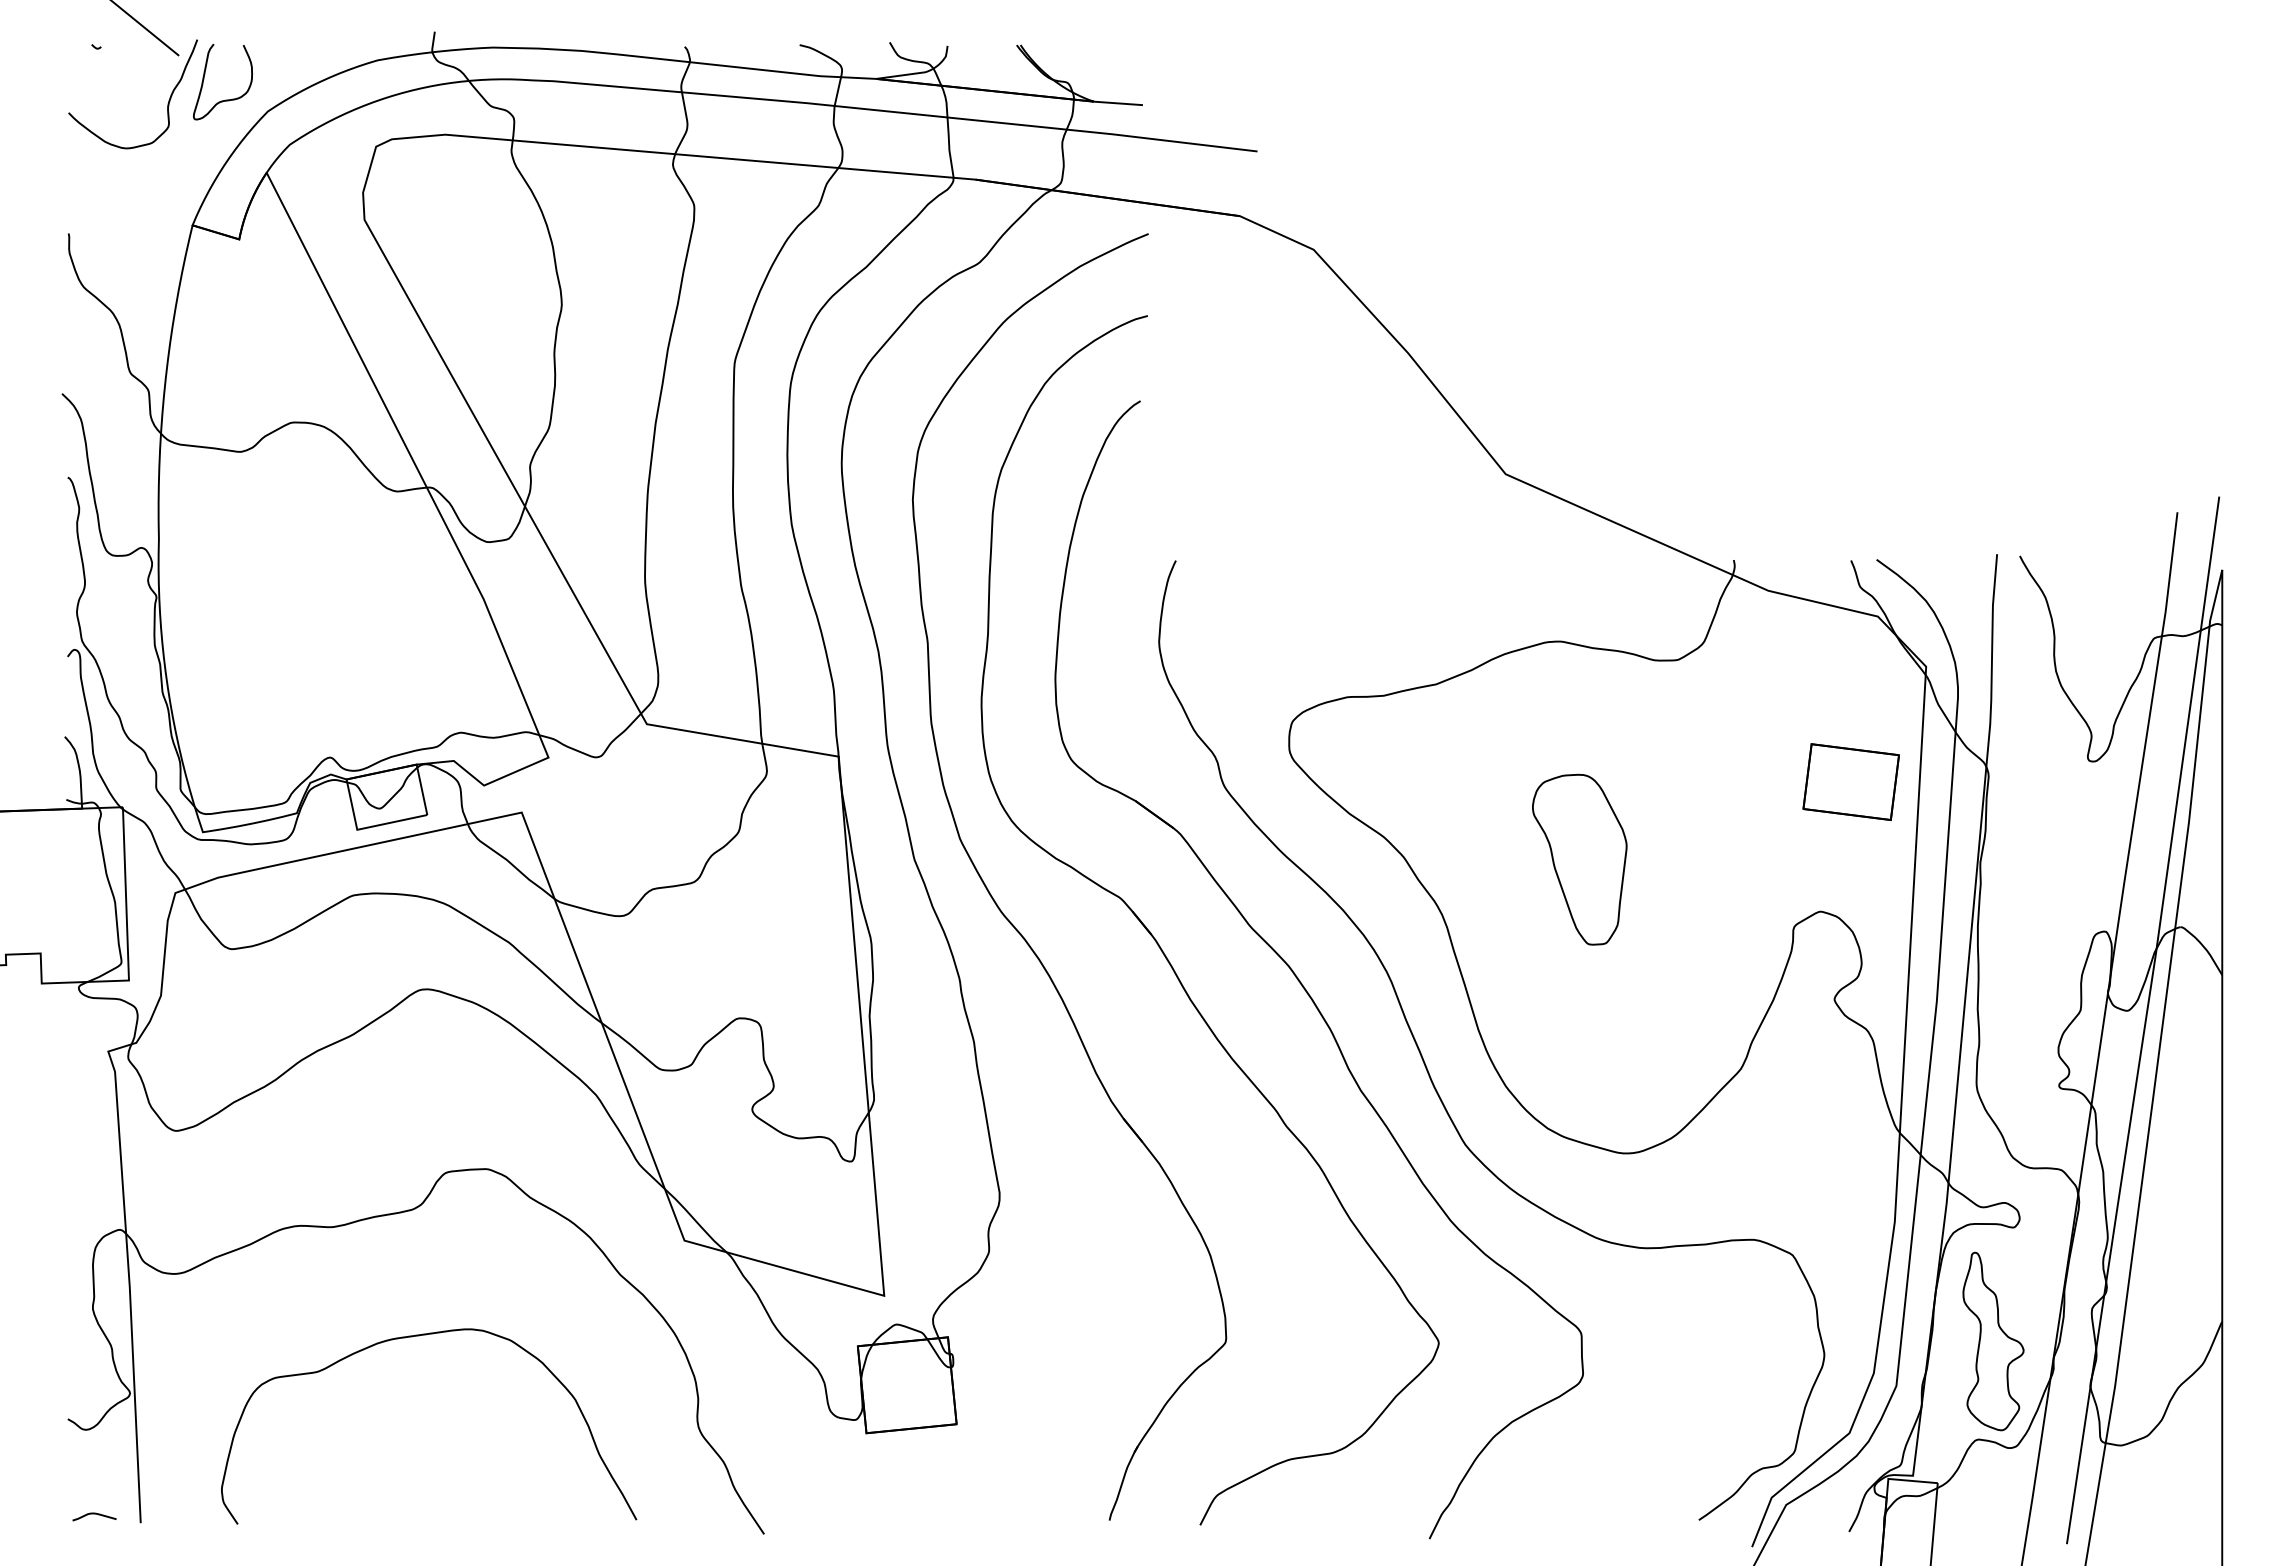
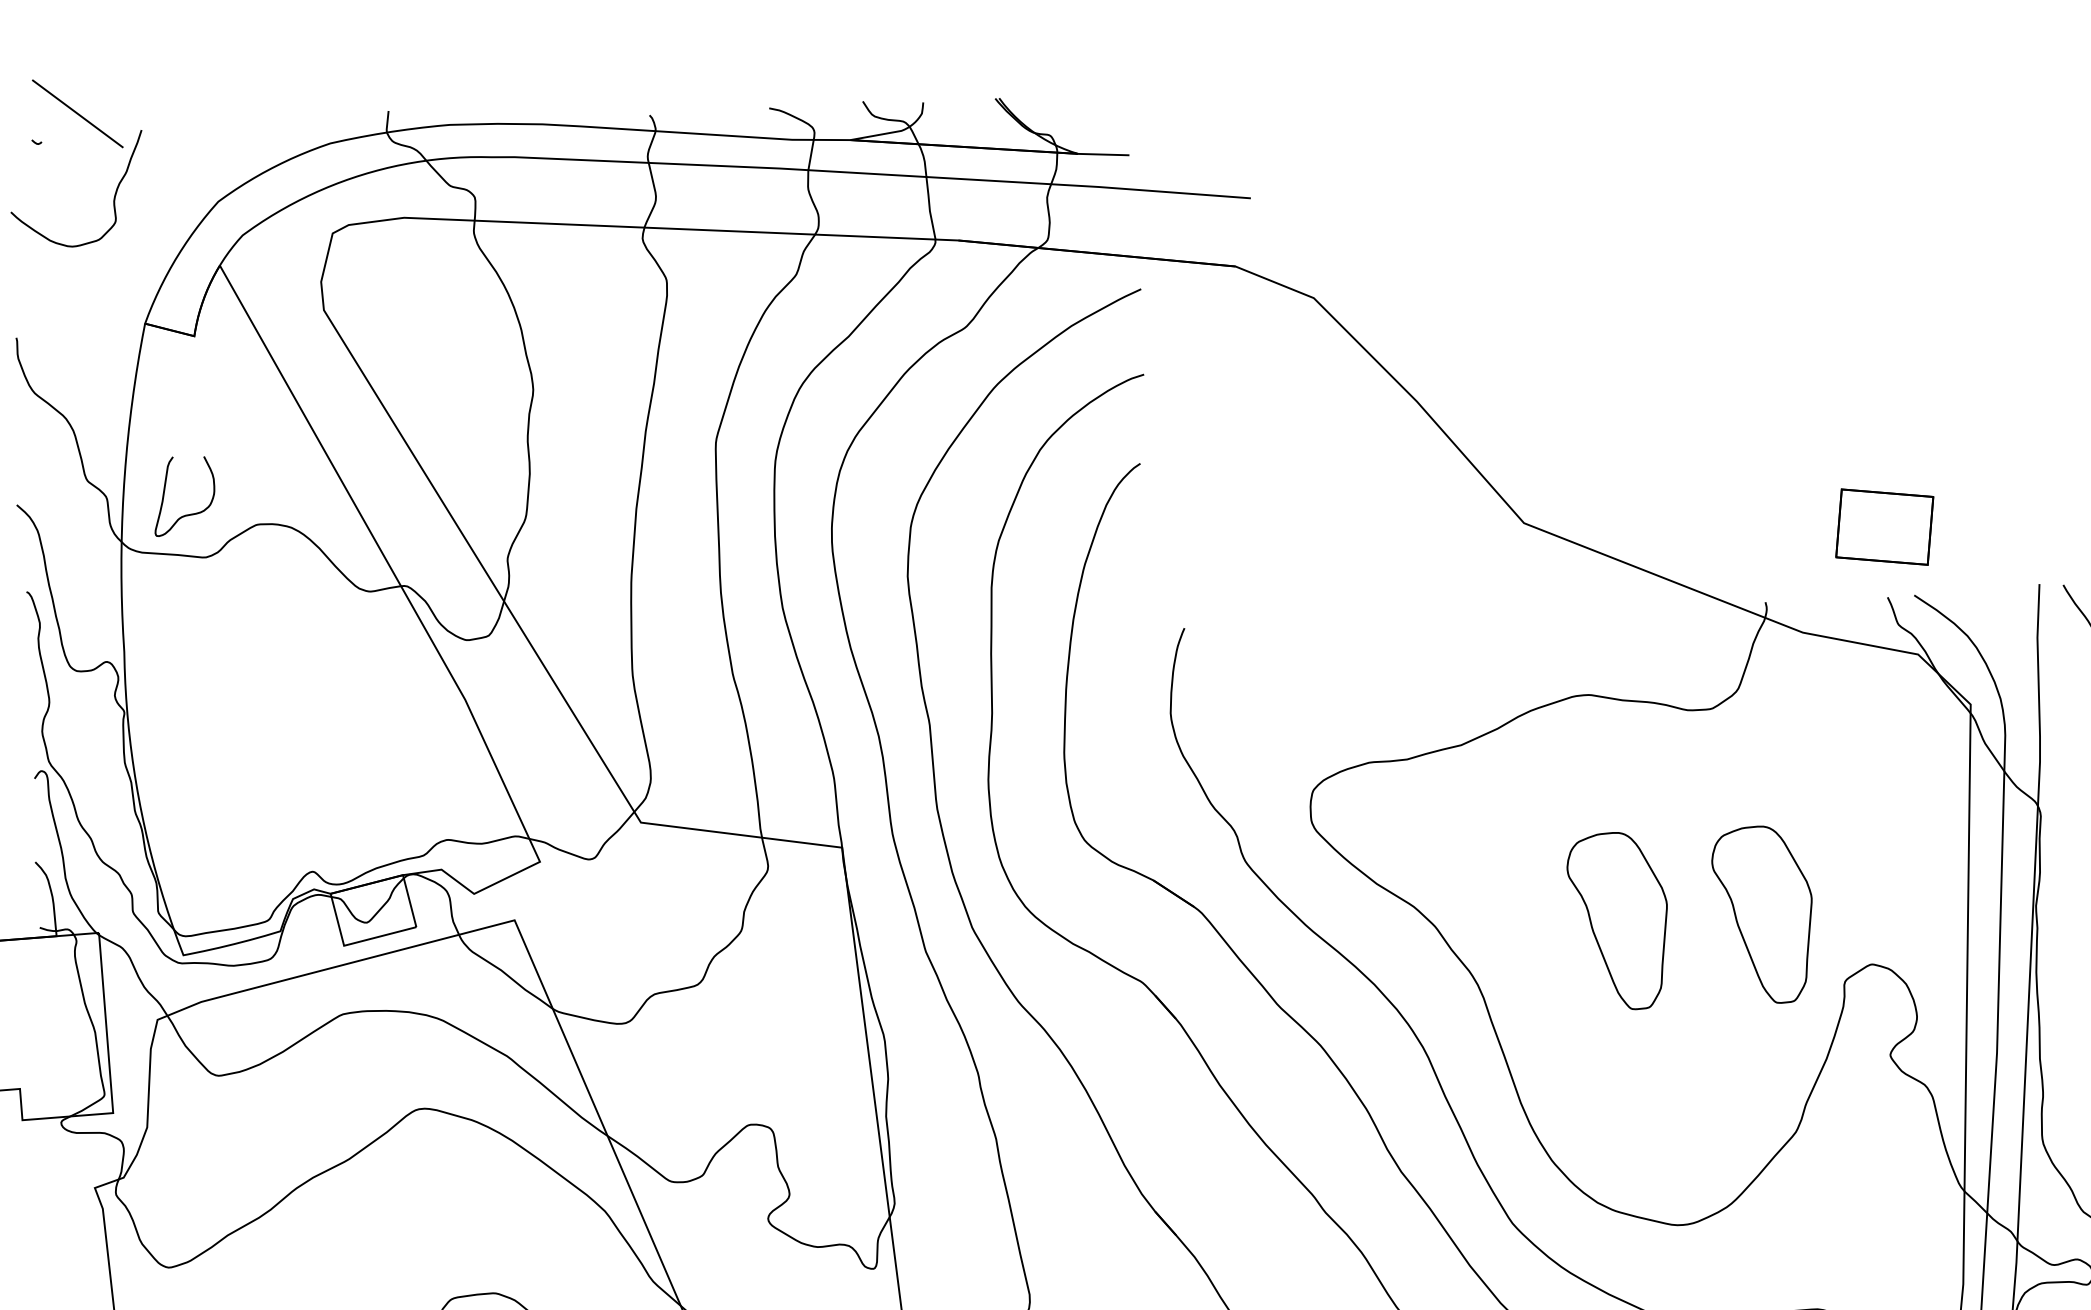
curve: (204, 79) -> (164, 494), moved
part: (1850, 781) -> (1883, 526), moved
part: (1718, 859) -> (1763, 914), added

